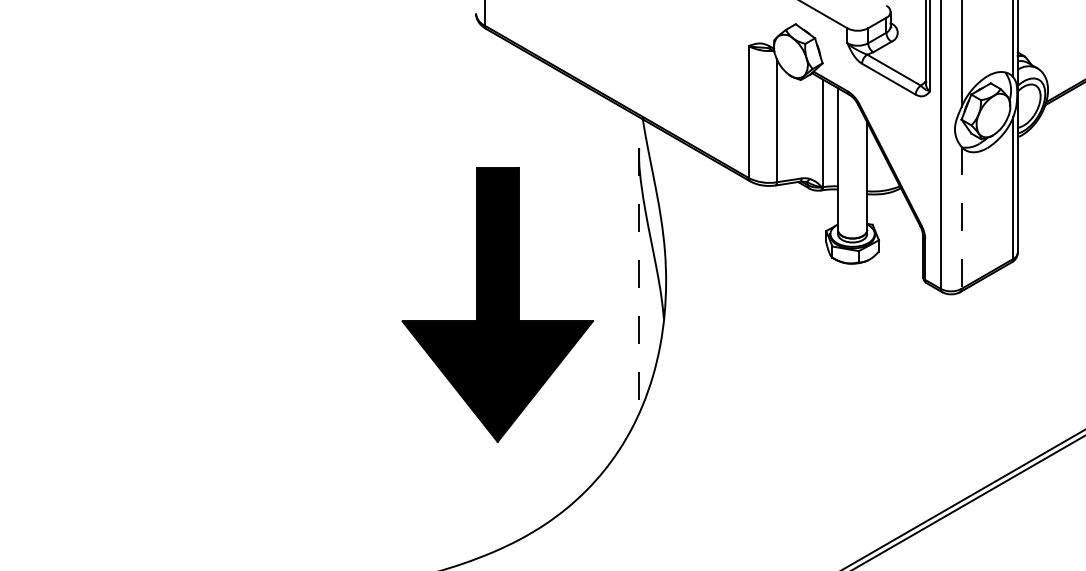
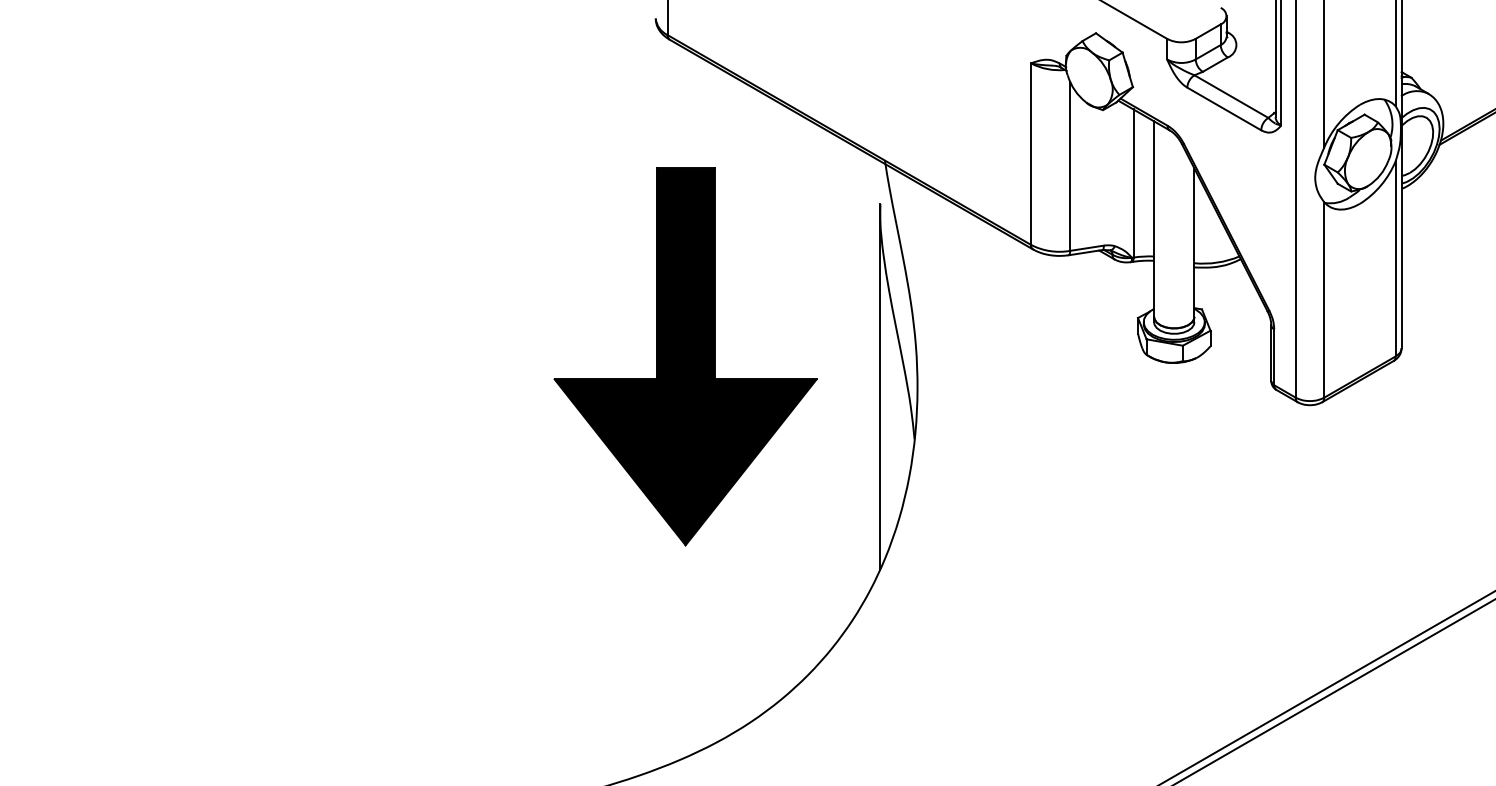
line: (961, 218) -> (1324, 300), dashed -> solid
line: (638, 280) -> (879, 386), dashed -> solid
part: (497, 304) -> (685, 356), moved

